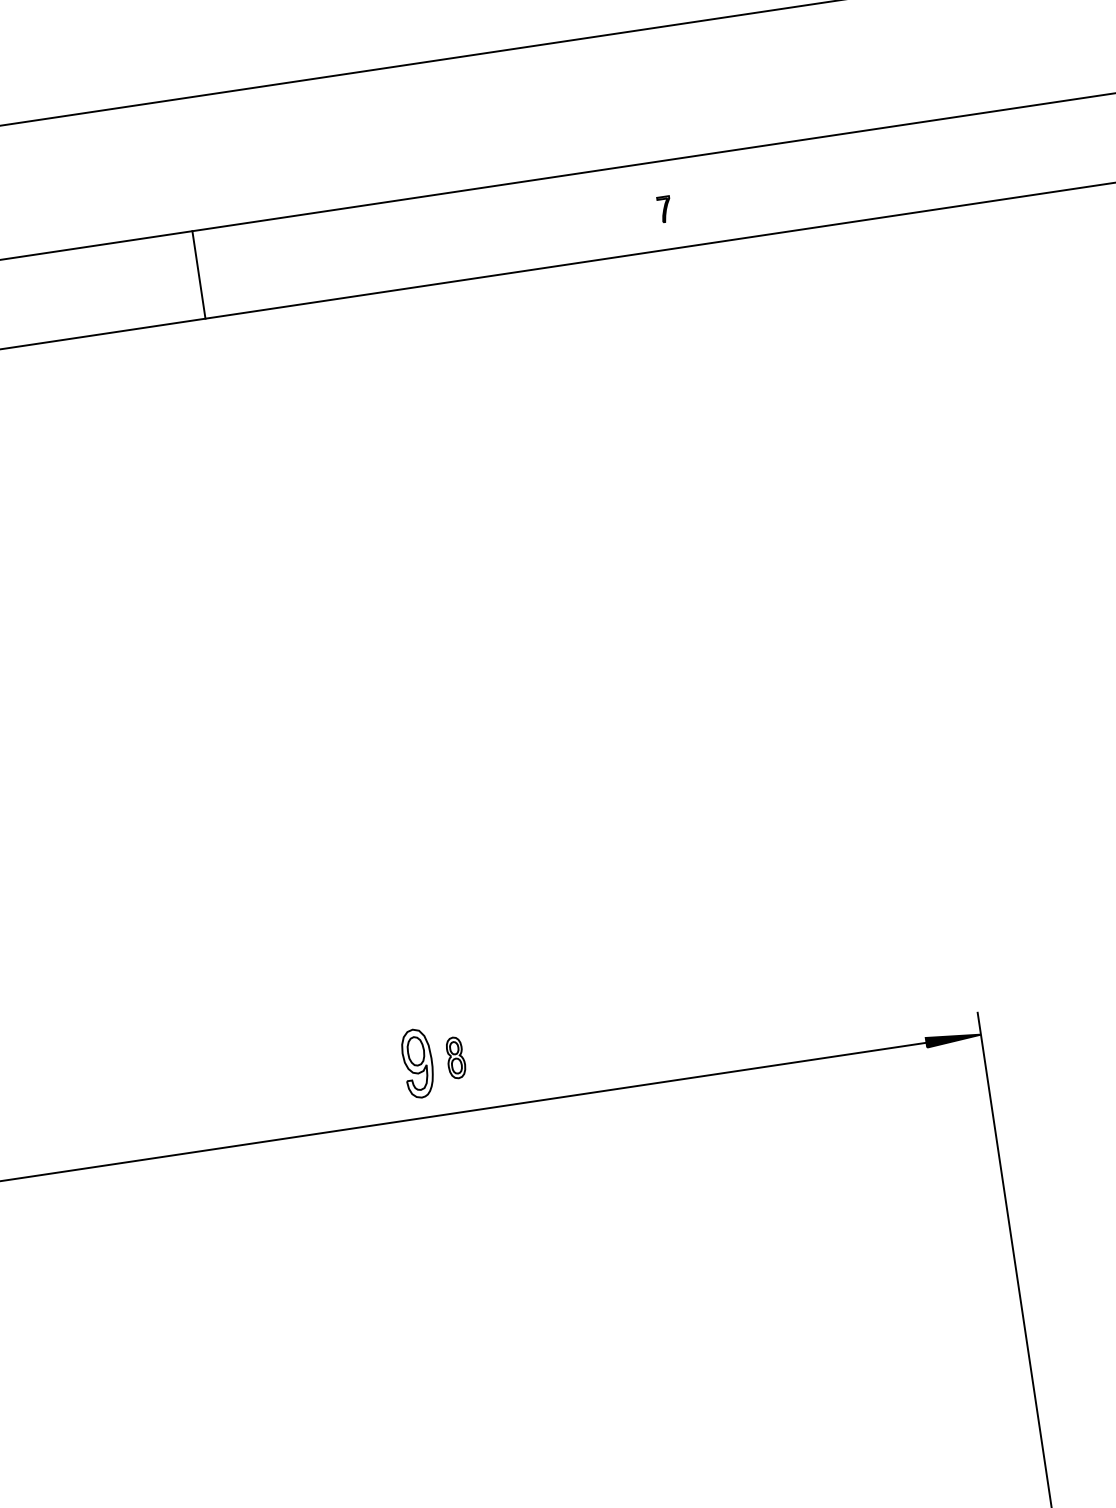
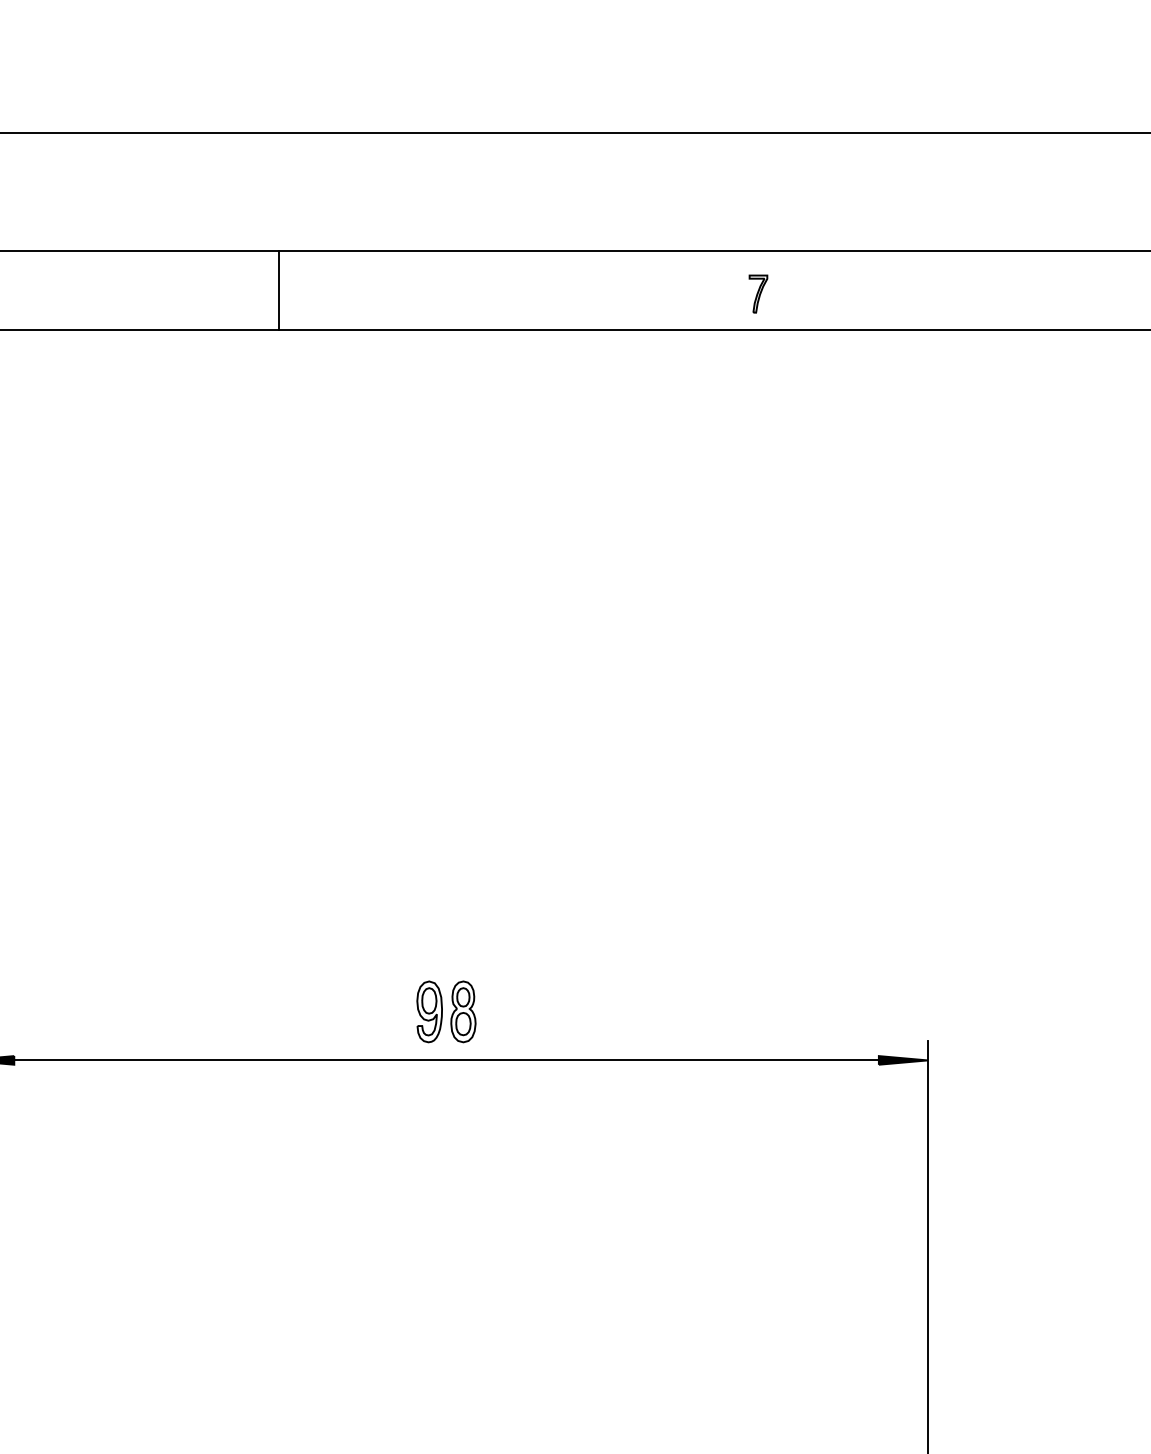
part: (664, 208) -> (758, 293), size x1.67
line: (198, 274) -> (278, 290), moved
part: (455, 1057) -> (463, 1011), size x1.67

